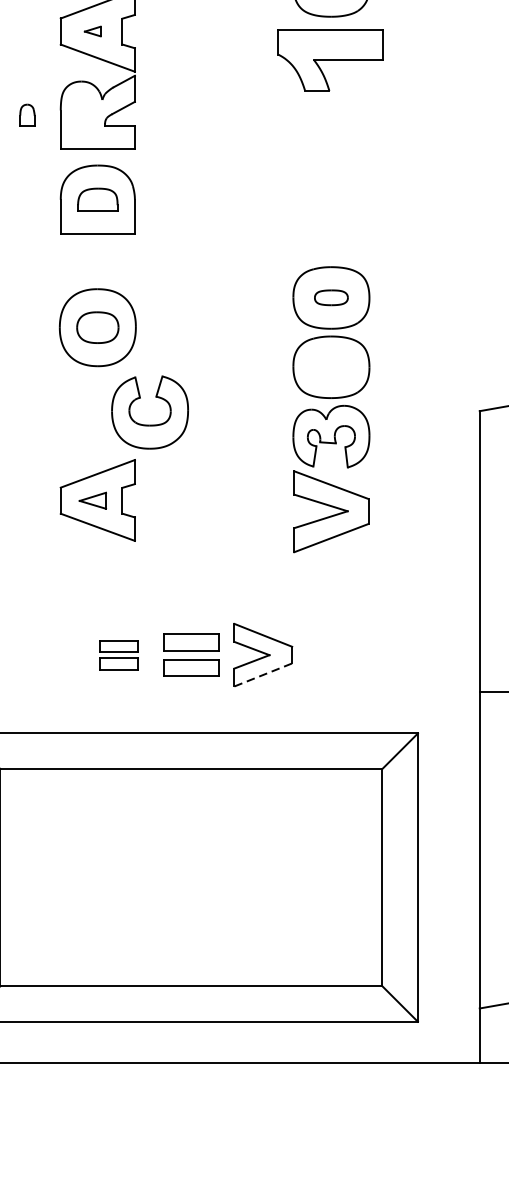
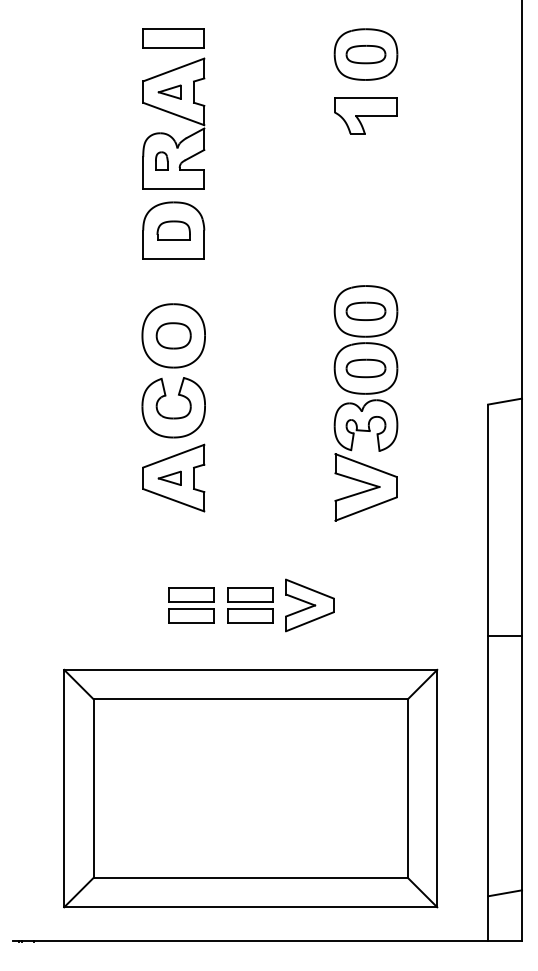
part: (92, 30) -> (169, 91), size x1.67
part: (330, 59) -> (365, 115), size x0.71
part: (27, 114) -> (161, 160), moved
part: (330, 296) -> (365, 310), size x1.43
part: (330, 367) -> (365, 368), added
part: (149, 424) -> (173, 417), moved
part: (119, 655) -> (191, 605), size x1.43
line: (262, 674) -> (309, 621), dashed -> solid

